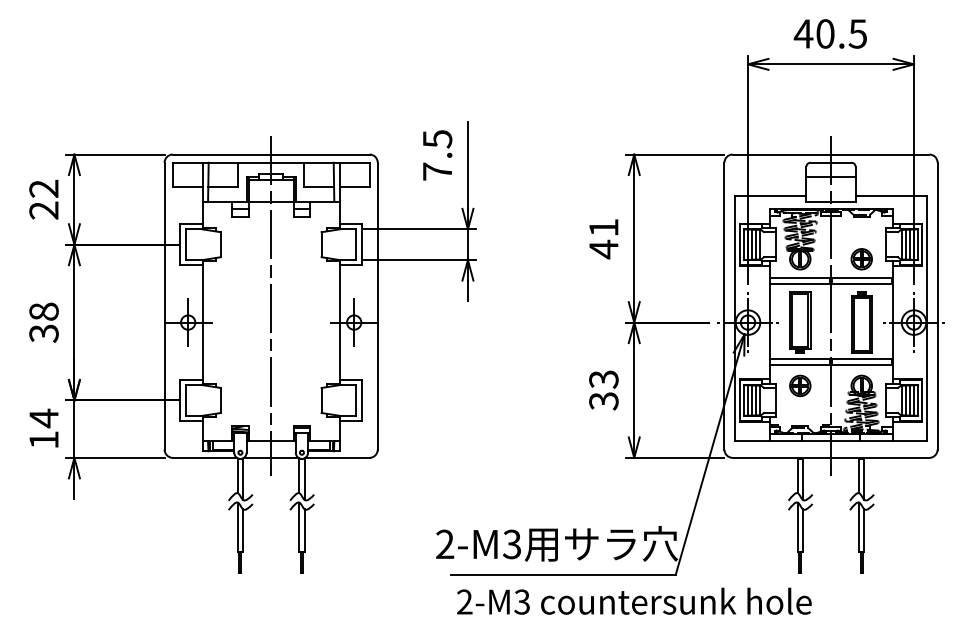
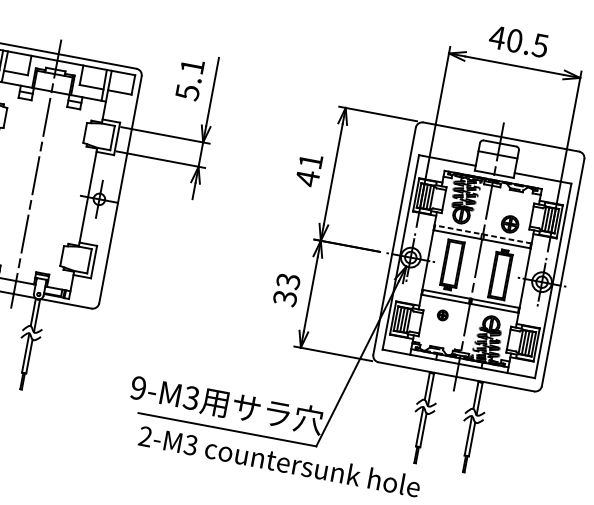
text: (437, 155) -> (190, 79), 7.5 -> 5.1
line: (830, 277) -> (482, 234), solid -> dashed
part: (800, 385) -> (442, 315), size x0.6
text: (445, 544) -> (138, 388), 2-M3 -> 9-M3

